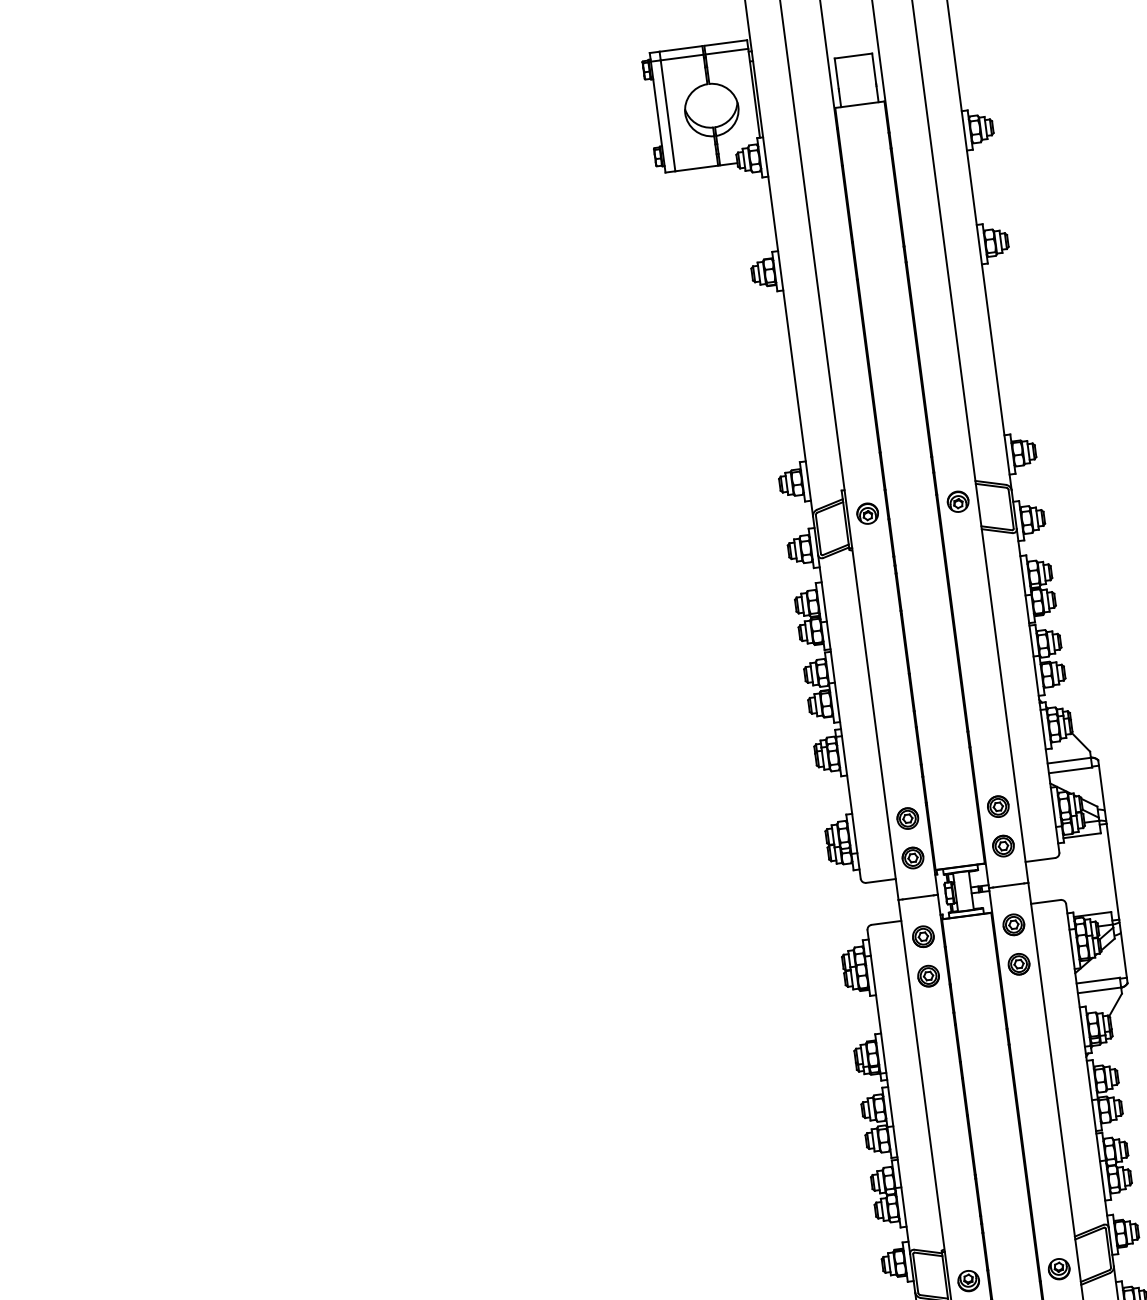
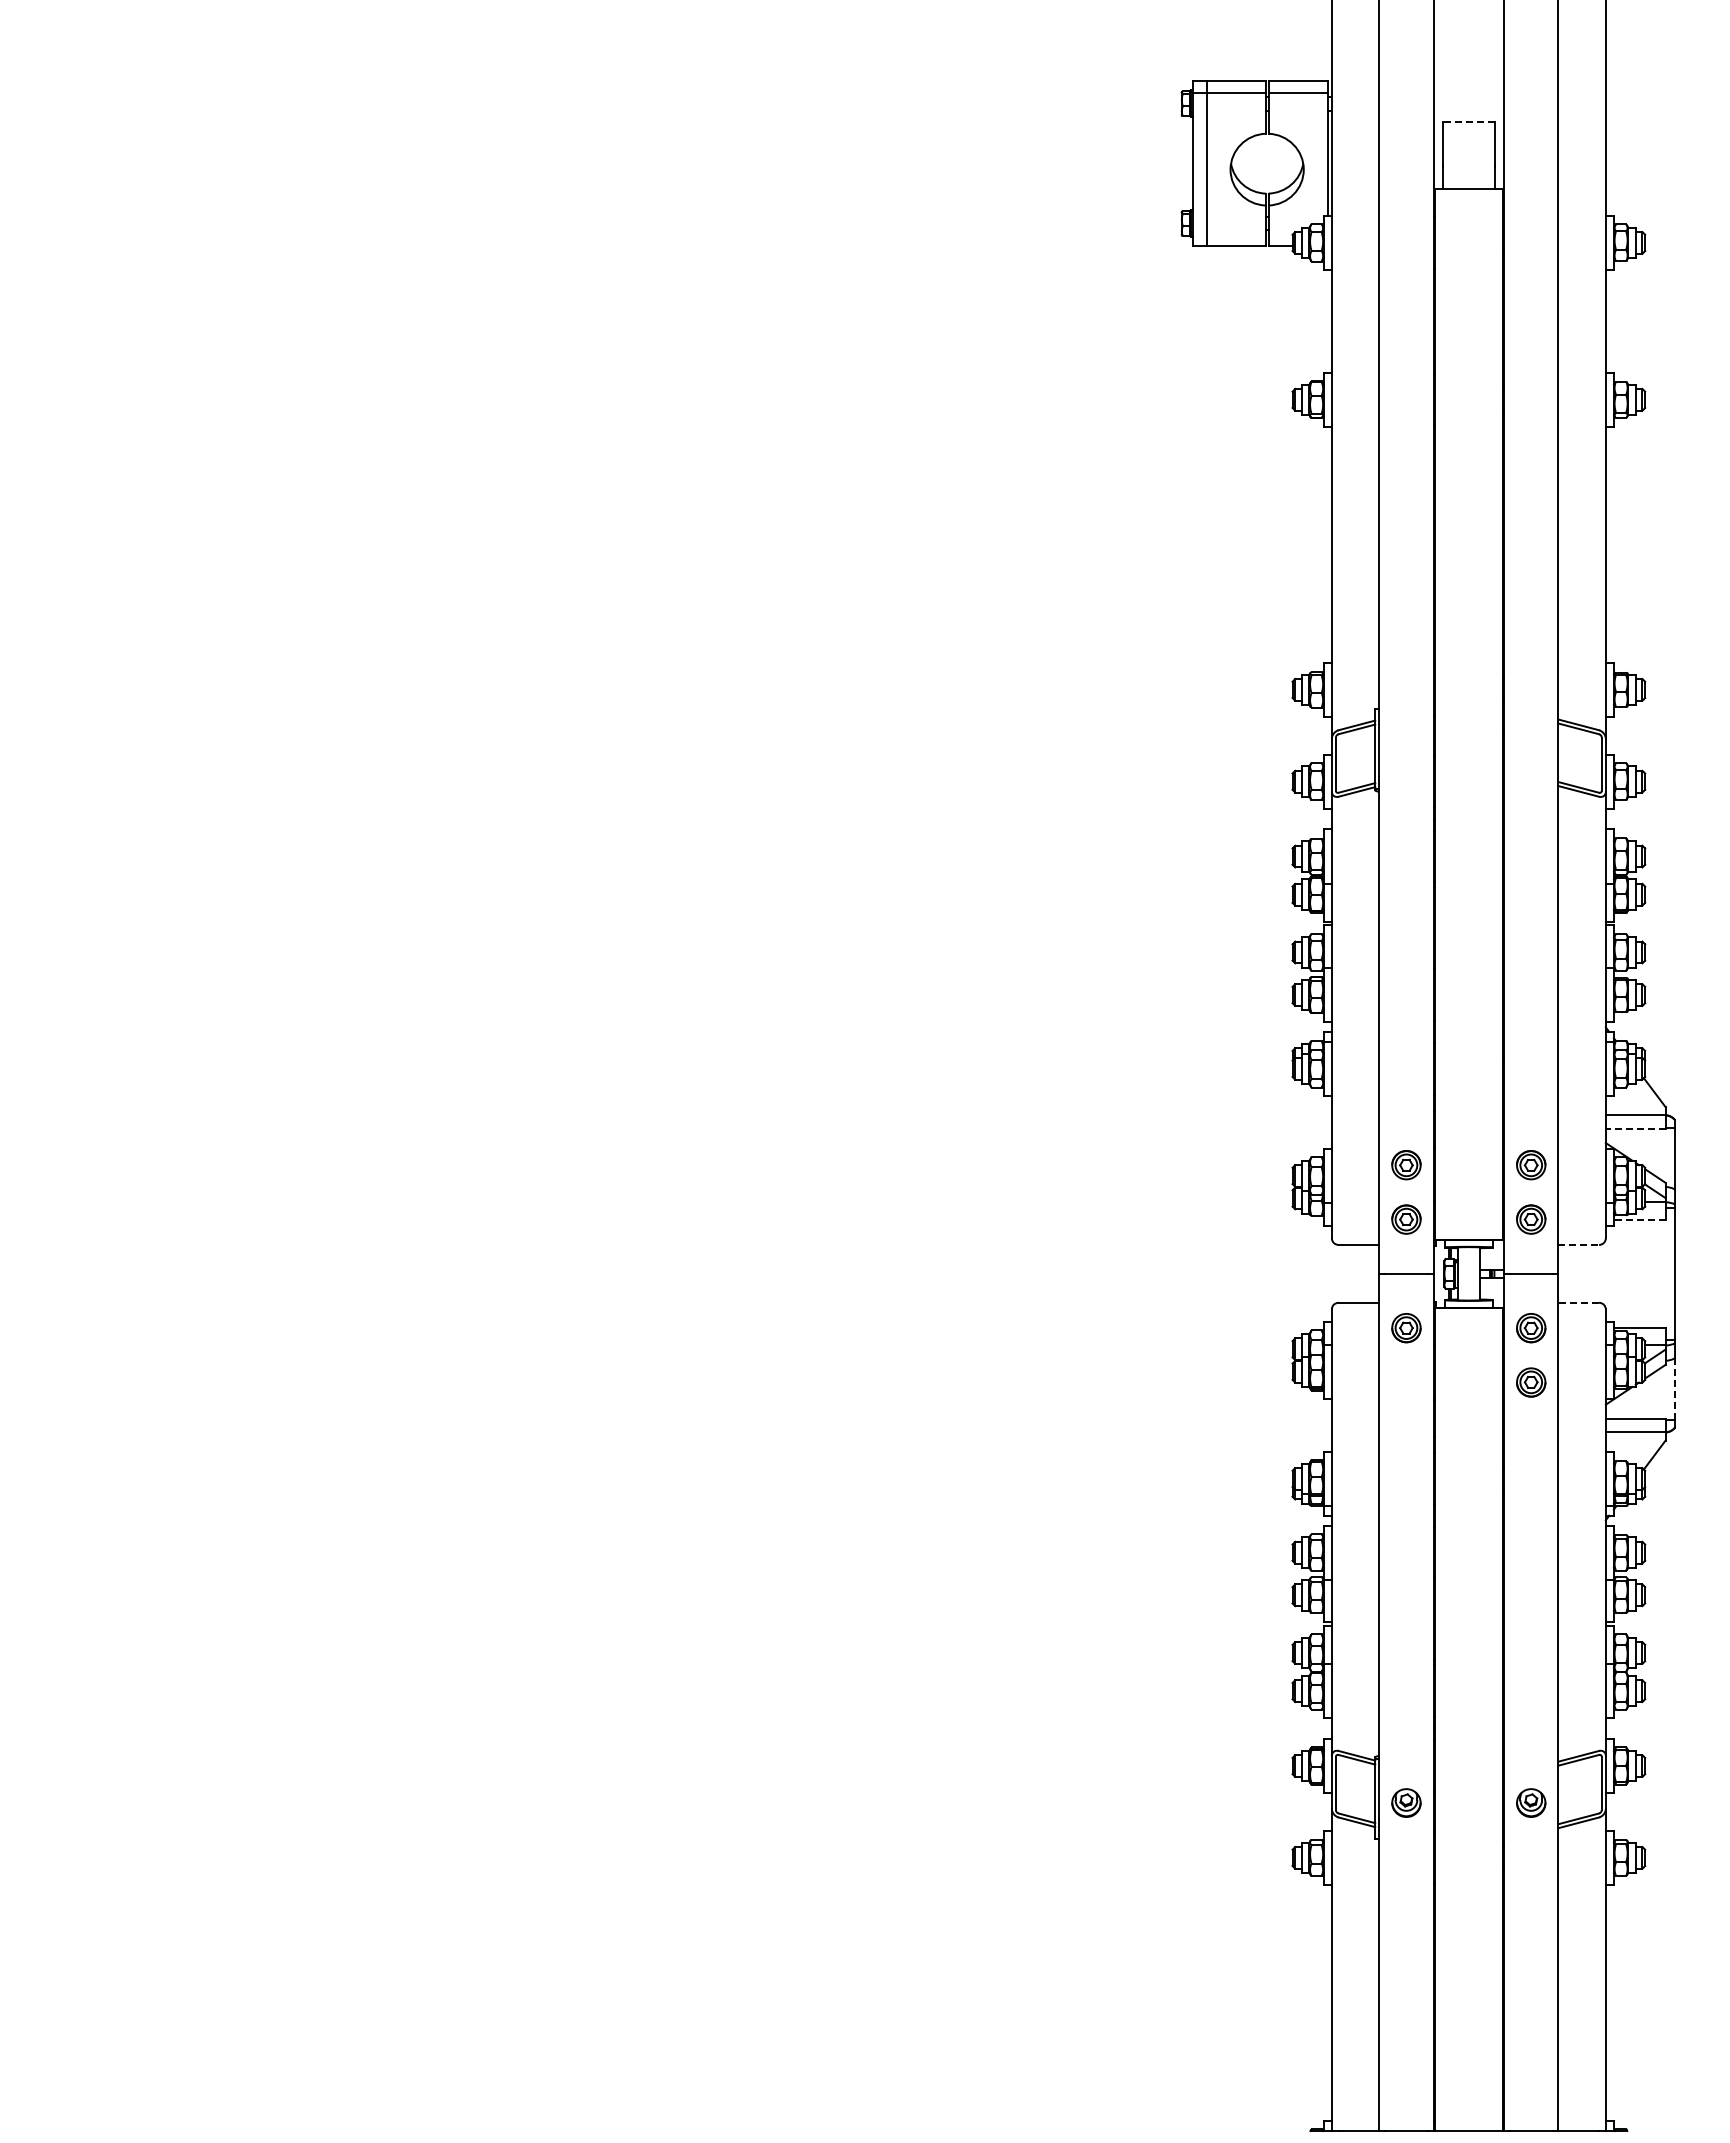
line: (853, 55) -> (1468, 121), solid -> dashed
part: (958, 501) -> (1531, 744), removed
part: (867, 513) -> (1406, 744), removed
line: (1070, 770) -> (1635, 1128), solid -> dashed
line: (1081, 835) -> (1639, 1219), solid -> dashed
line: (1040, 859) -> (1579, 1244), solid -> dashed
line: (1045, 901) -> (1578, 1302), solid -> dashed
line: (1124, 955) -> (1675, 1389), solid -> dashed
part: (928, 976) -> (1406, 1382), removed

